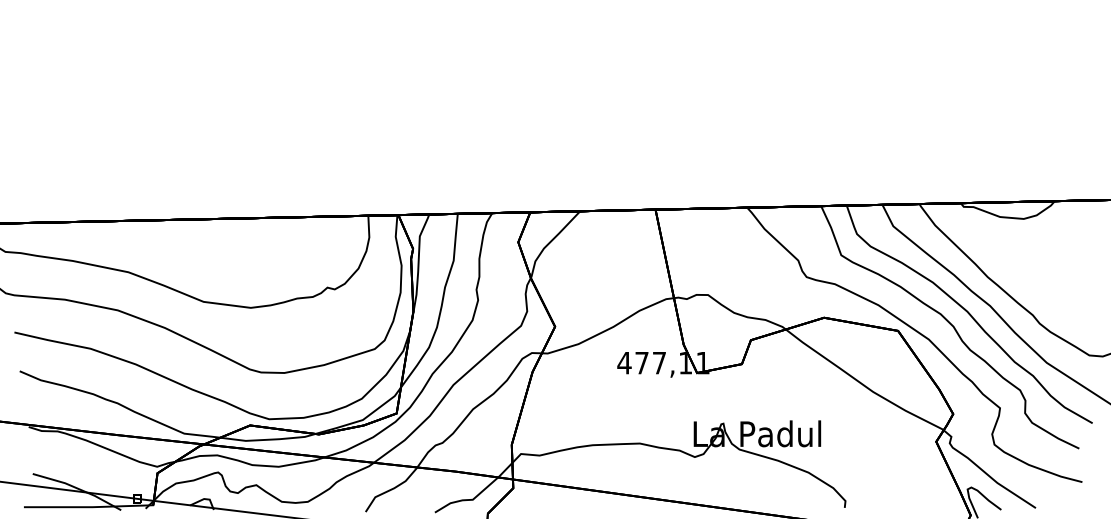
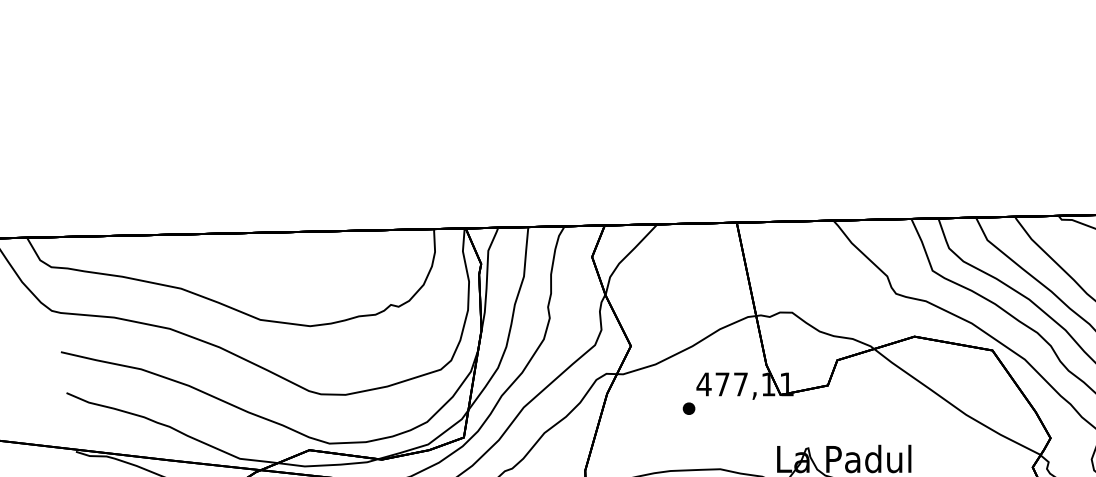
part: (610, 385) -> (689, 408), added

